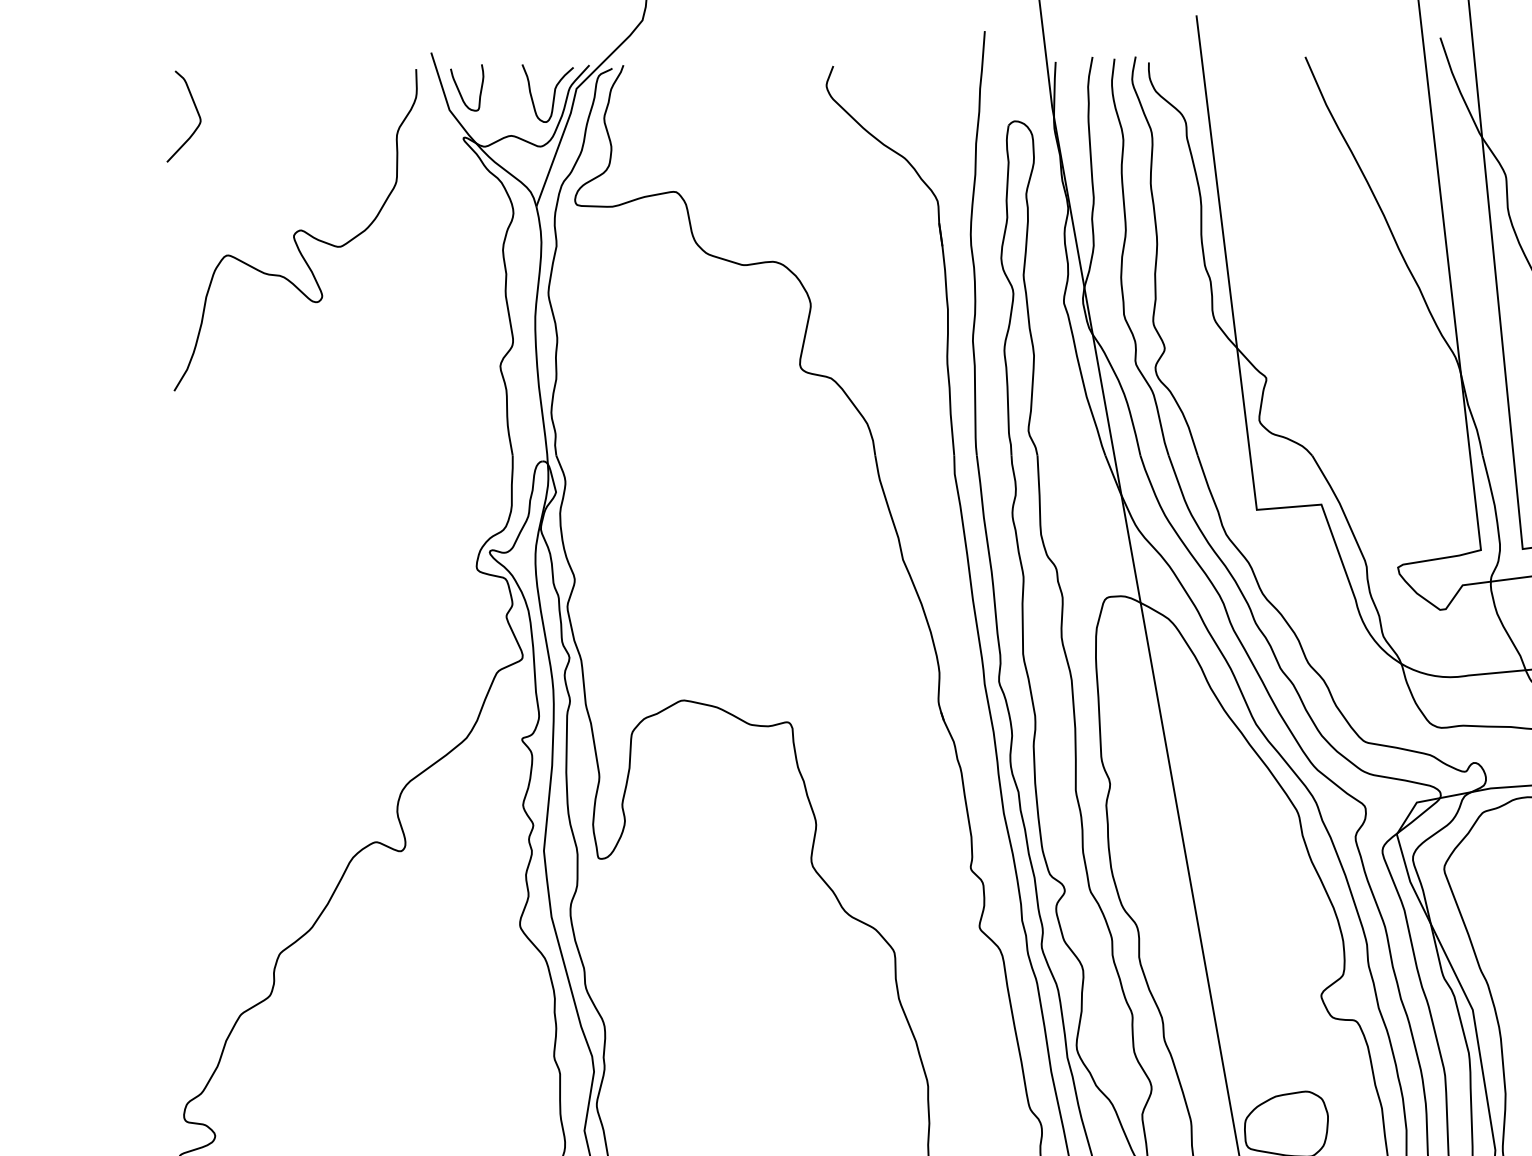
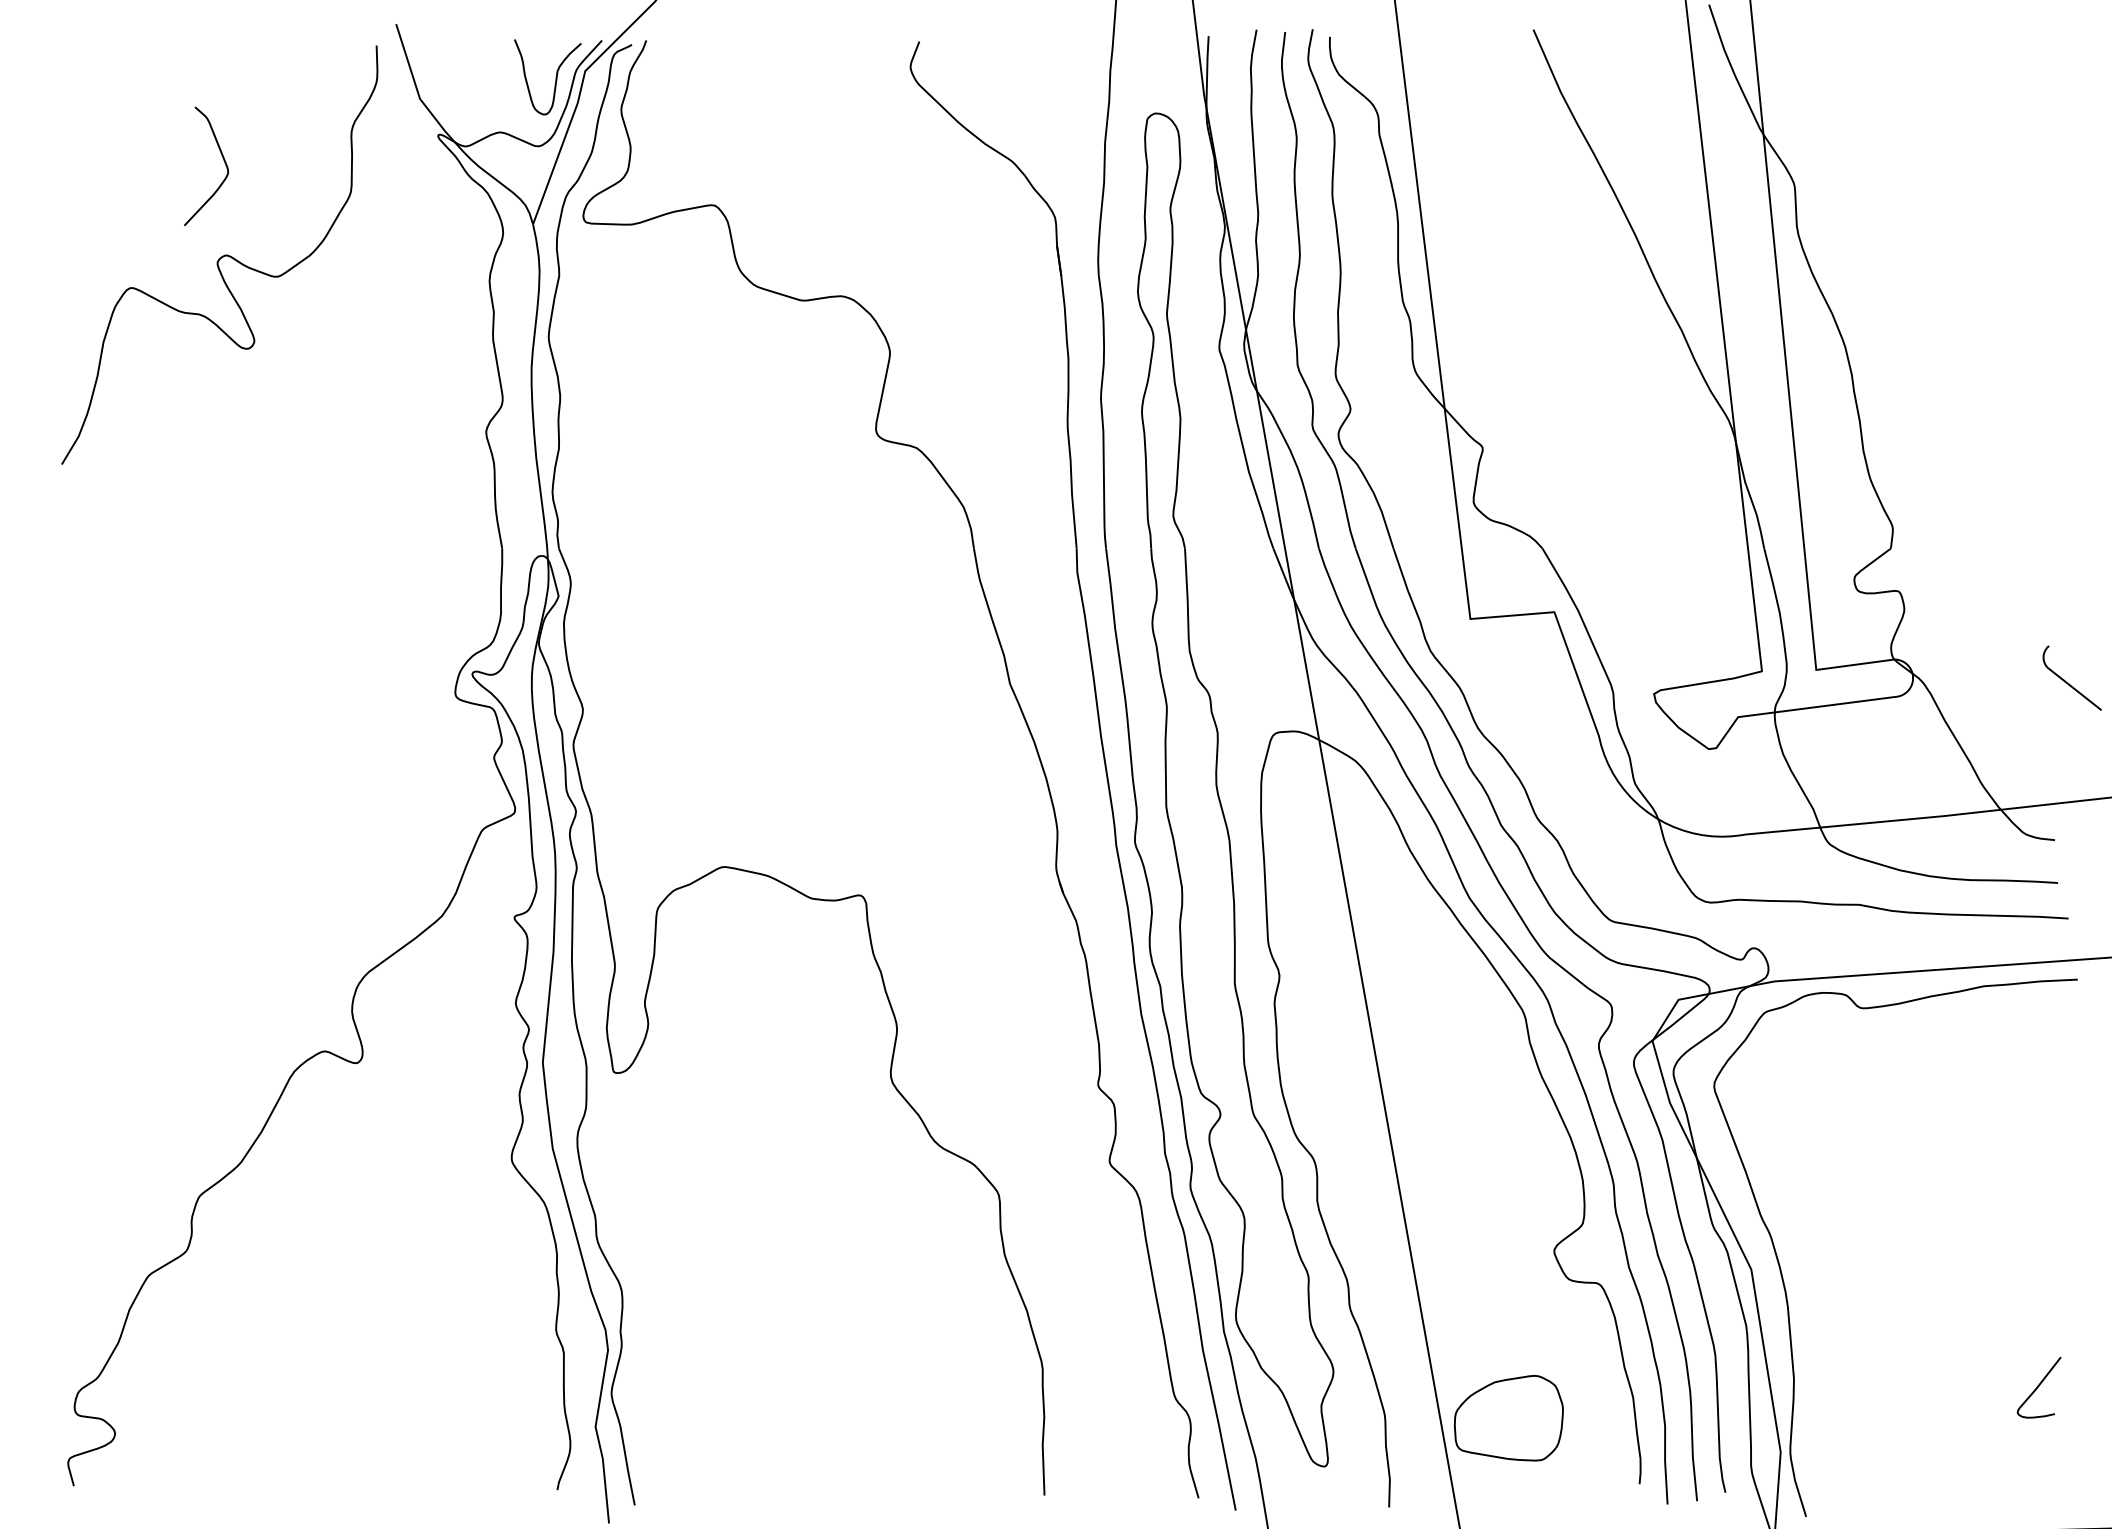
curve: (459, 89) -> (432, 71), removed
curve: (196, 110) -> (222, 158), moved

